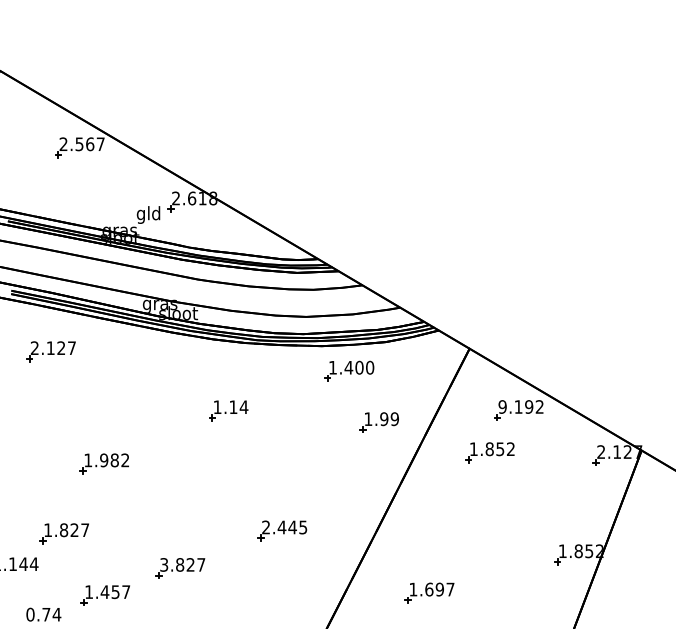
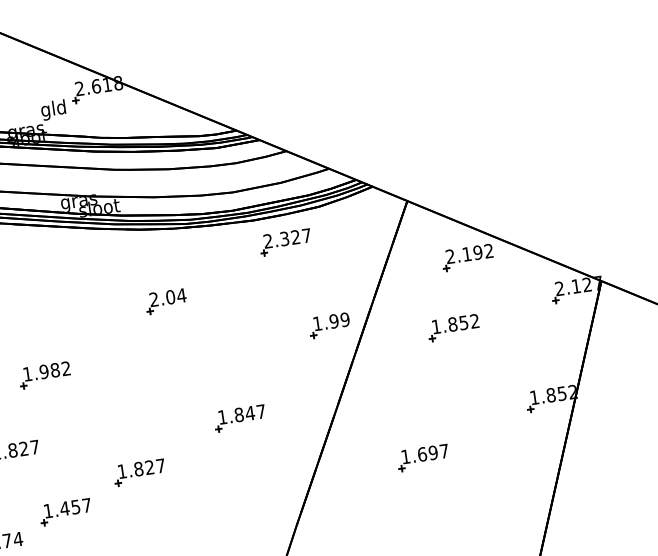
text: (351, 367) -> (287, 238), 1.400 -> 2.327
text: (502, 406) -> (450, 256), 9.192 -> 2.192
text: (225, 407) -> (162, 298), 1.14 -> 2.04
part: (378, 422) -> (328, 325), moved
part: (489, 452) -> (453, 327), moved
text: (284, 527) -> (241, 414), 2.445 -> 1.847
text: (164, 564) -> (122, 471), 3.827 -> 1.827
part: (429, 592) -> (422, 457), moved

